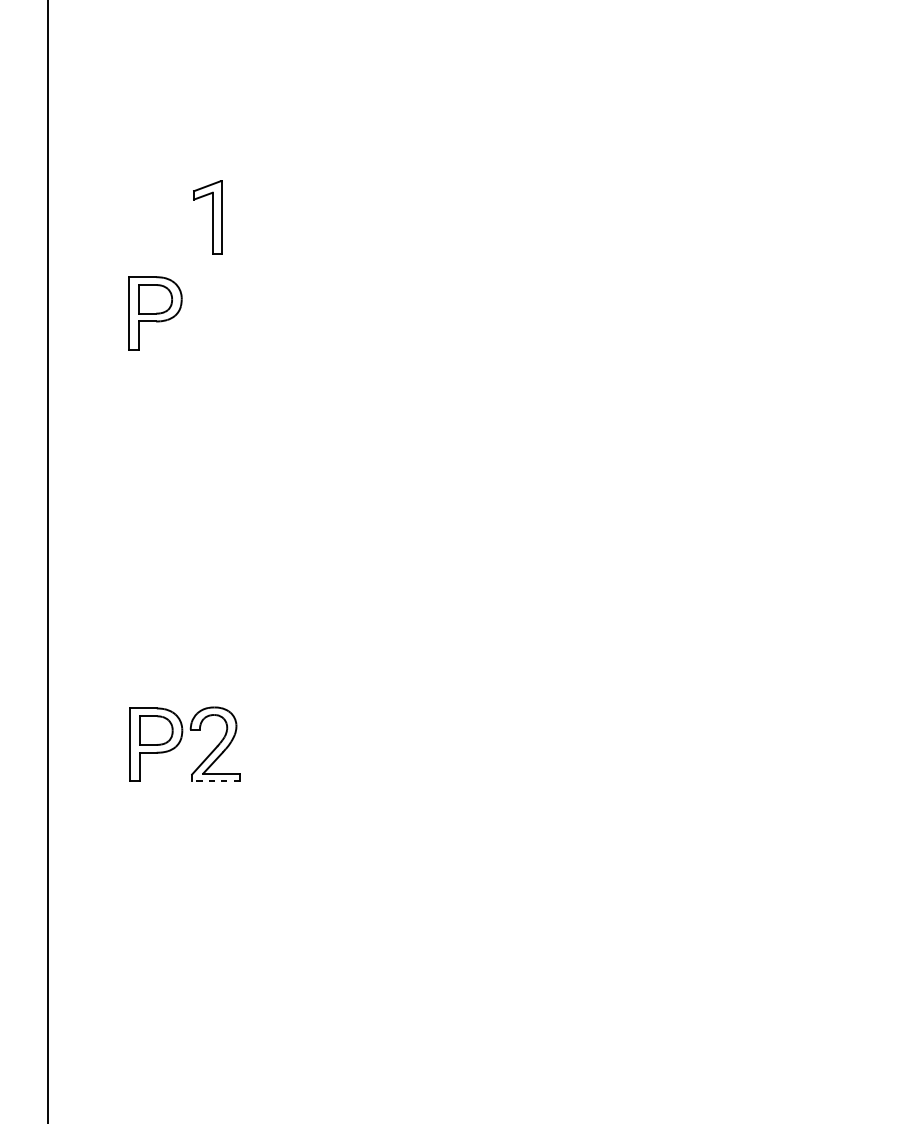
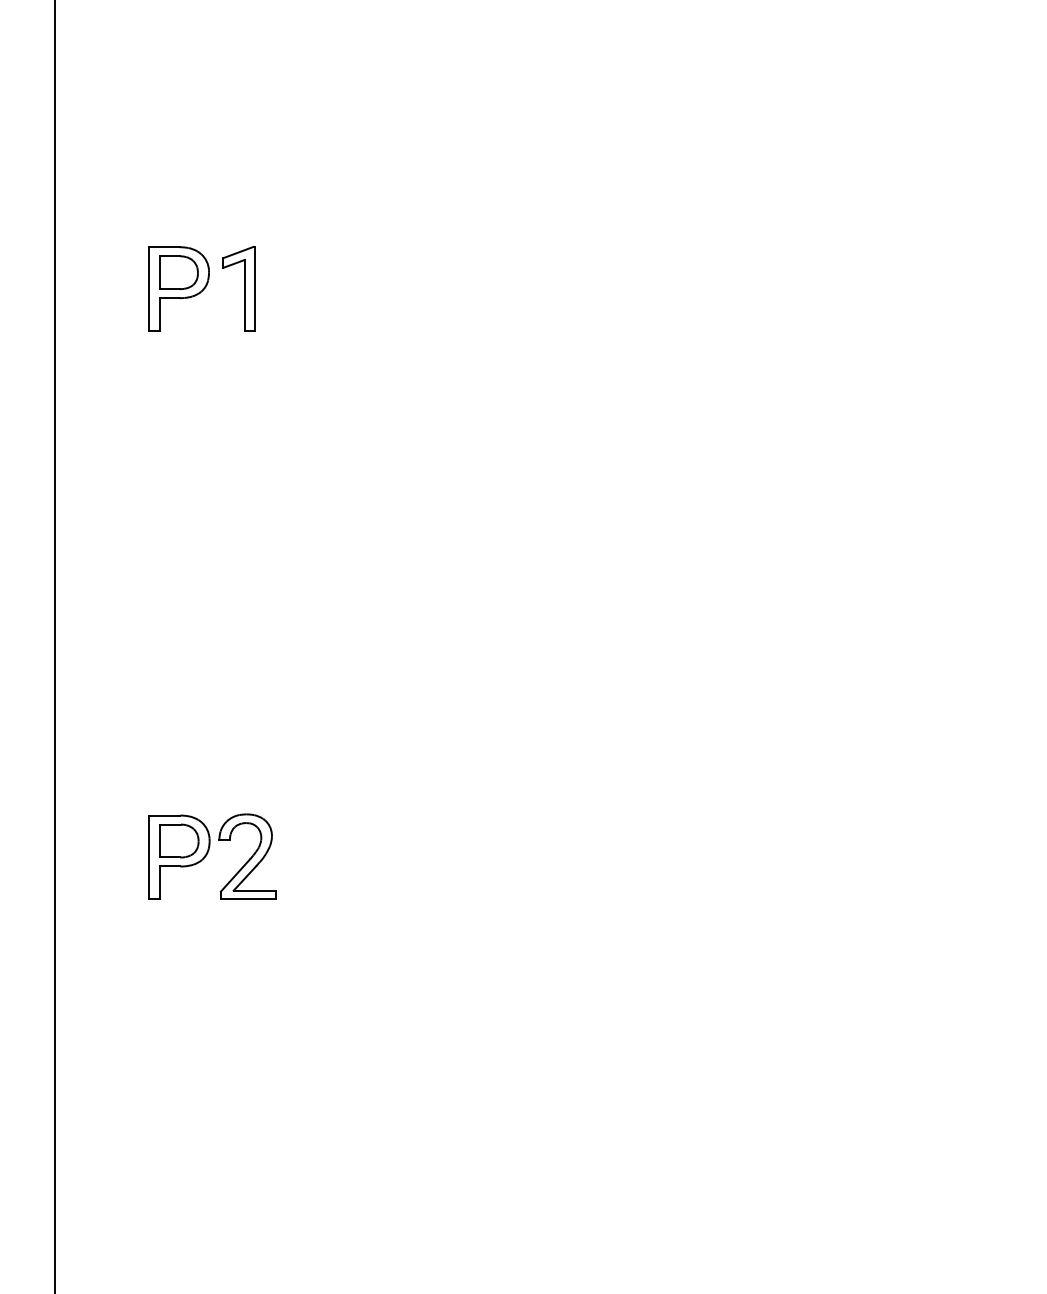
part: (207, 217) -> (238, 288), moved
part: (155, 313) -> (178, 288), moved
line: (215, 781) -> (247, 899), dashed -> solid

